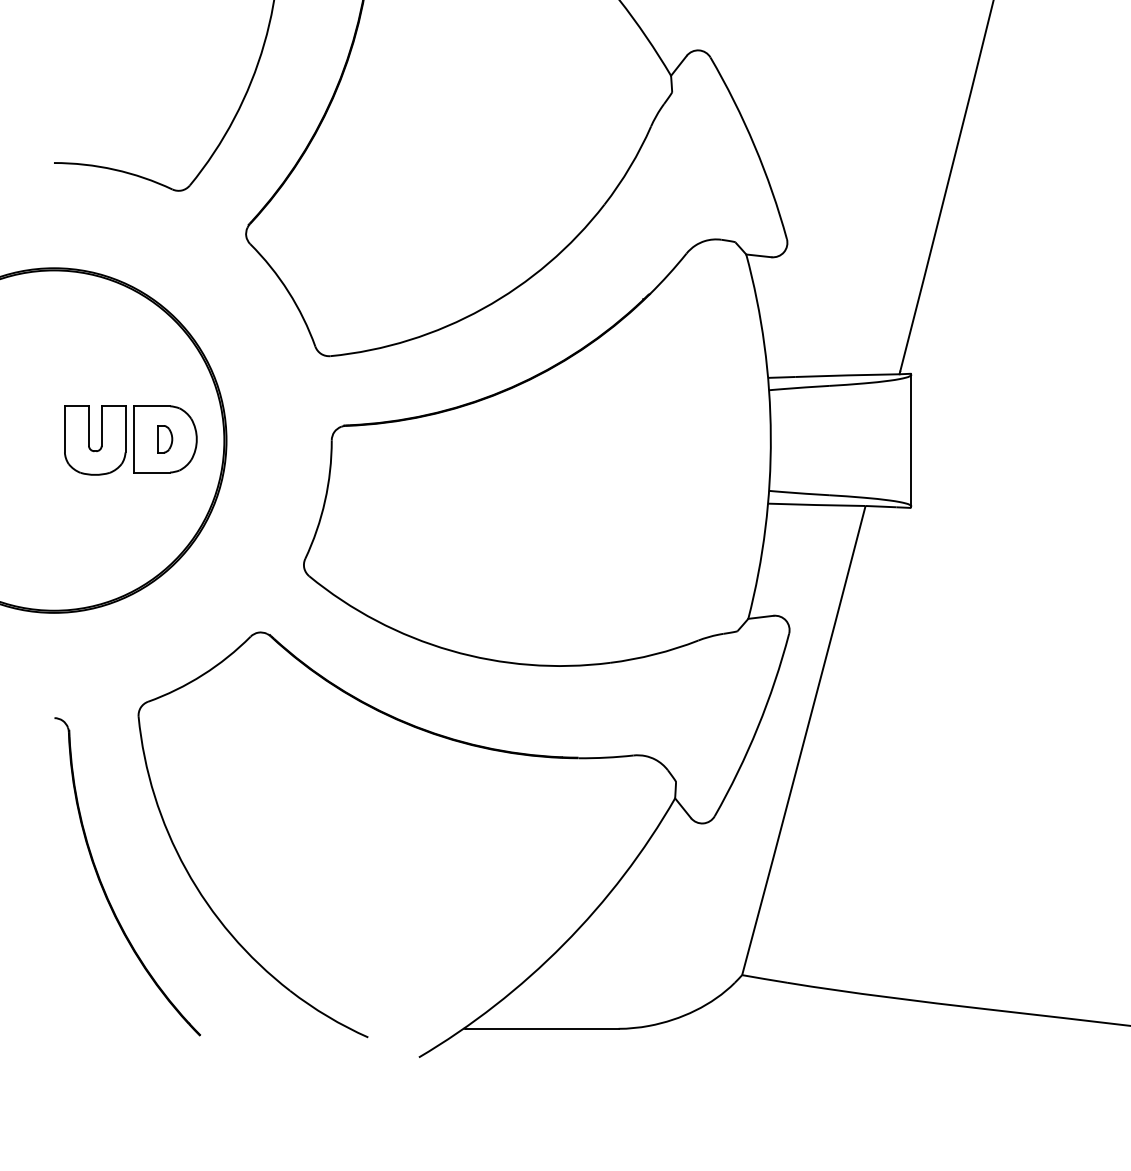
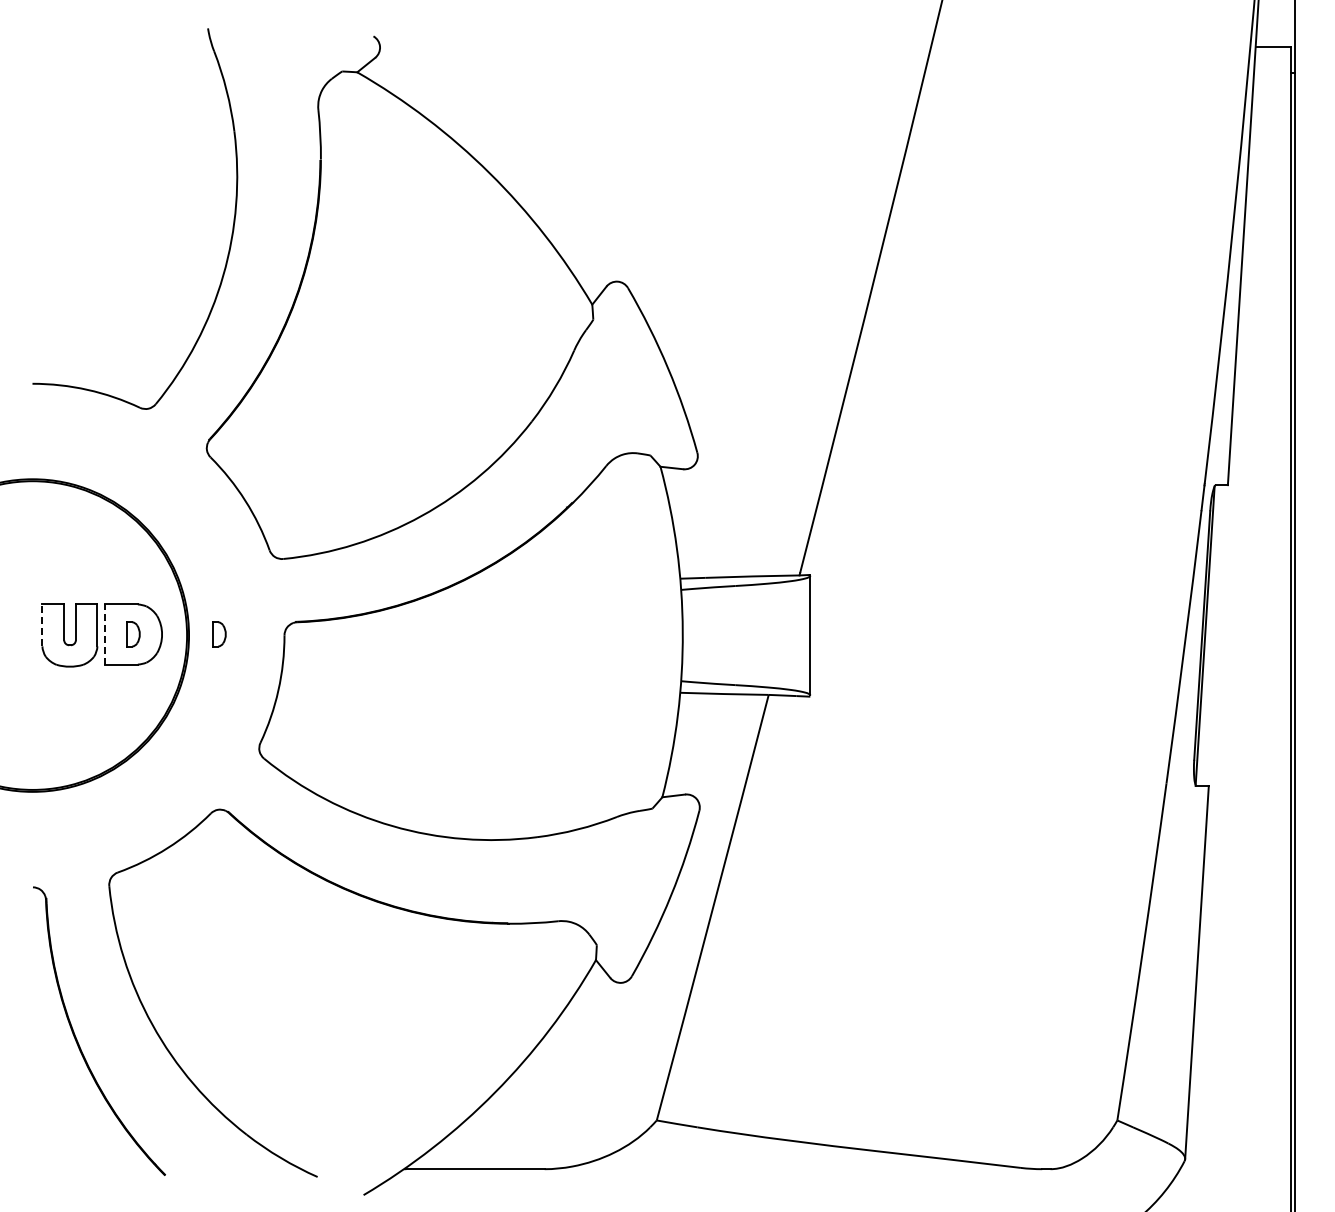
line: (64, 429) -> (42, 625), solid -> dashed
line: (134, 439) -> (105, 634), solid -> dashed
part: (260, 439) -> (219, 634), added

